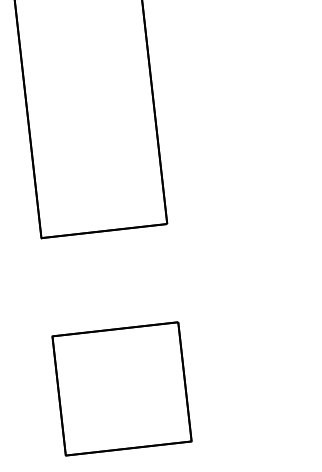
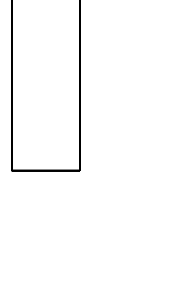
part: (121, 388) -> (45, 255), removed

